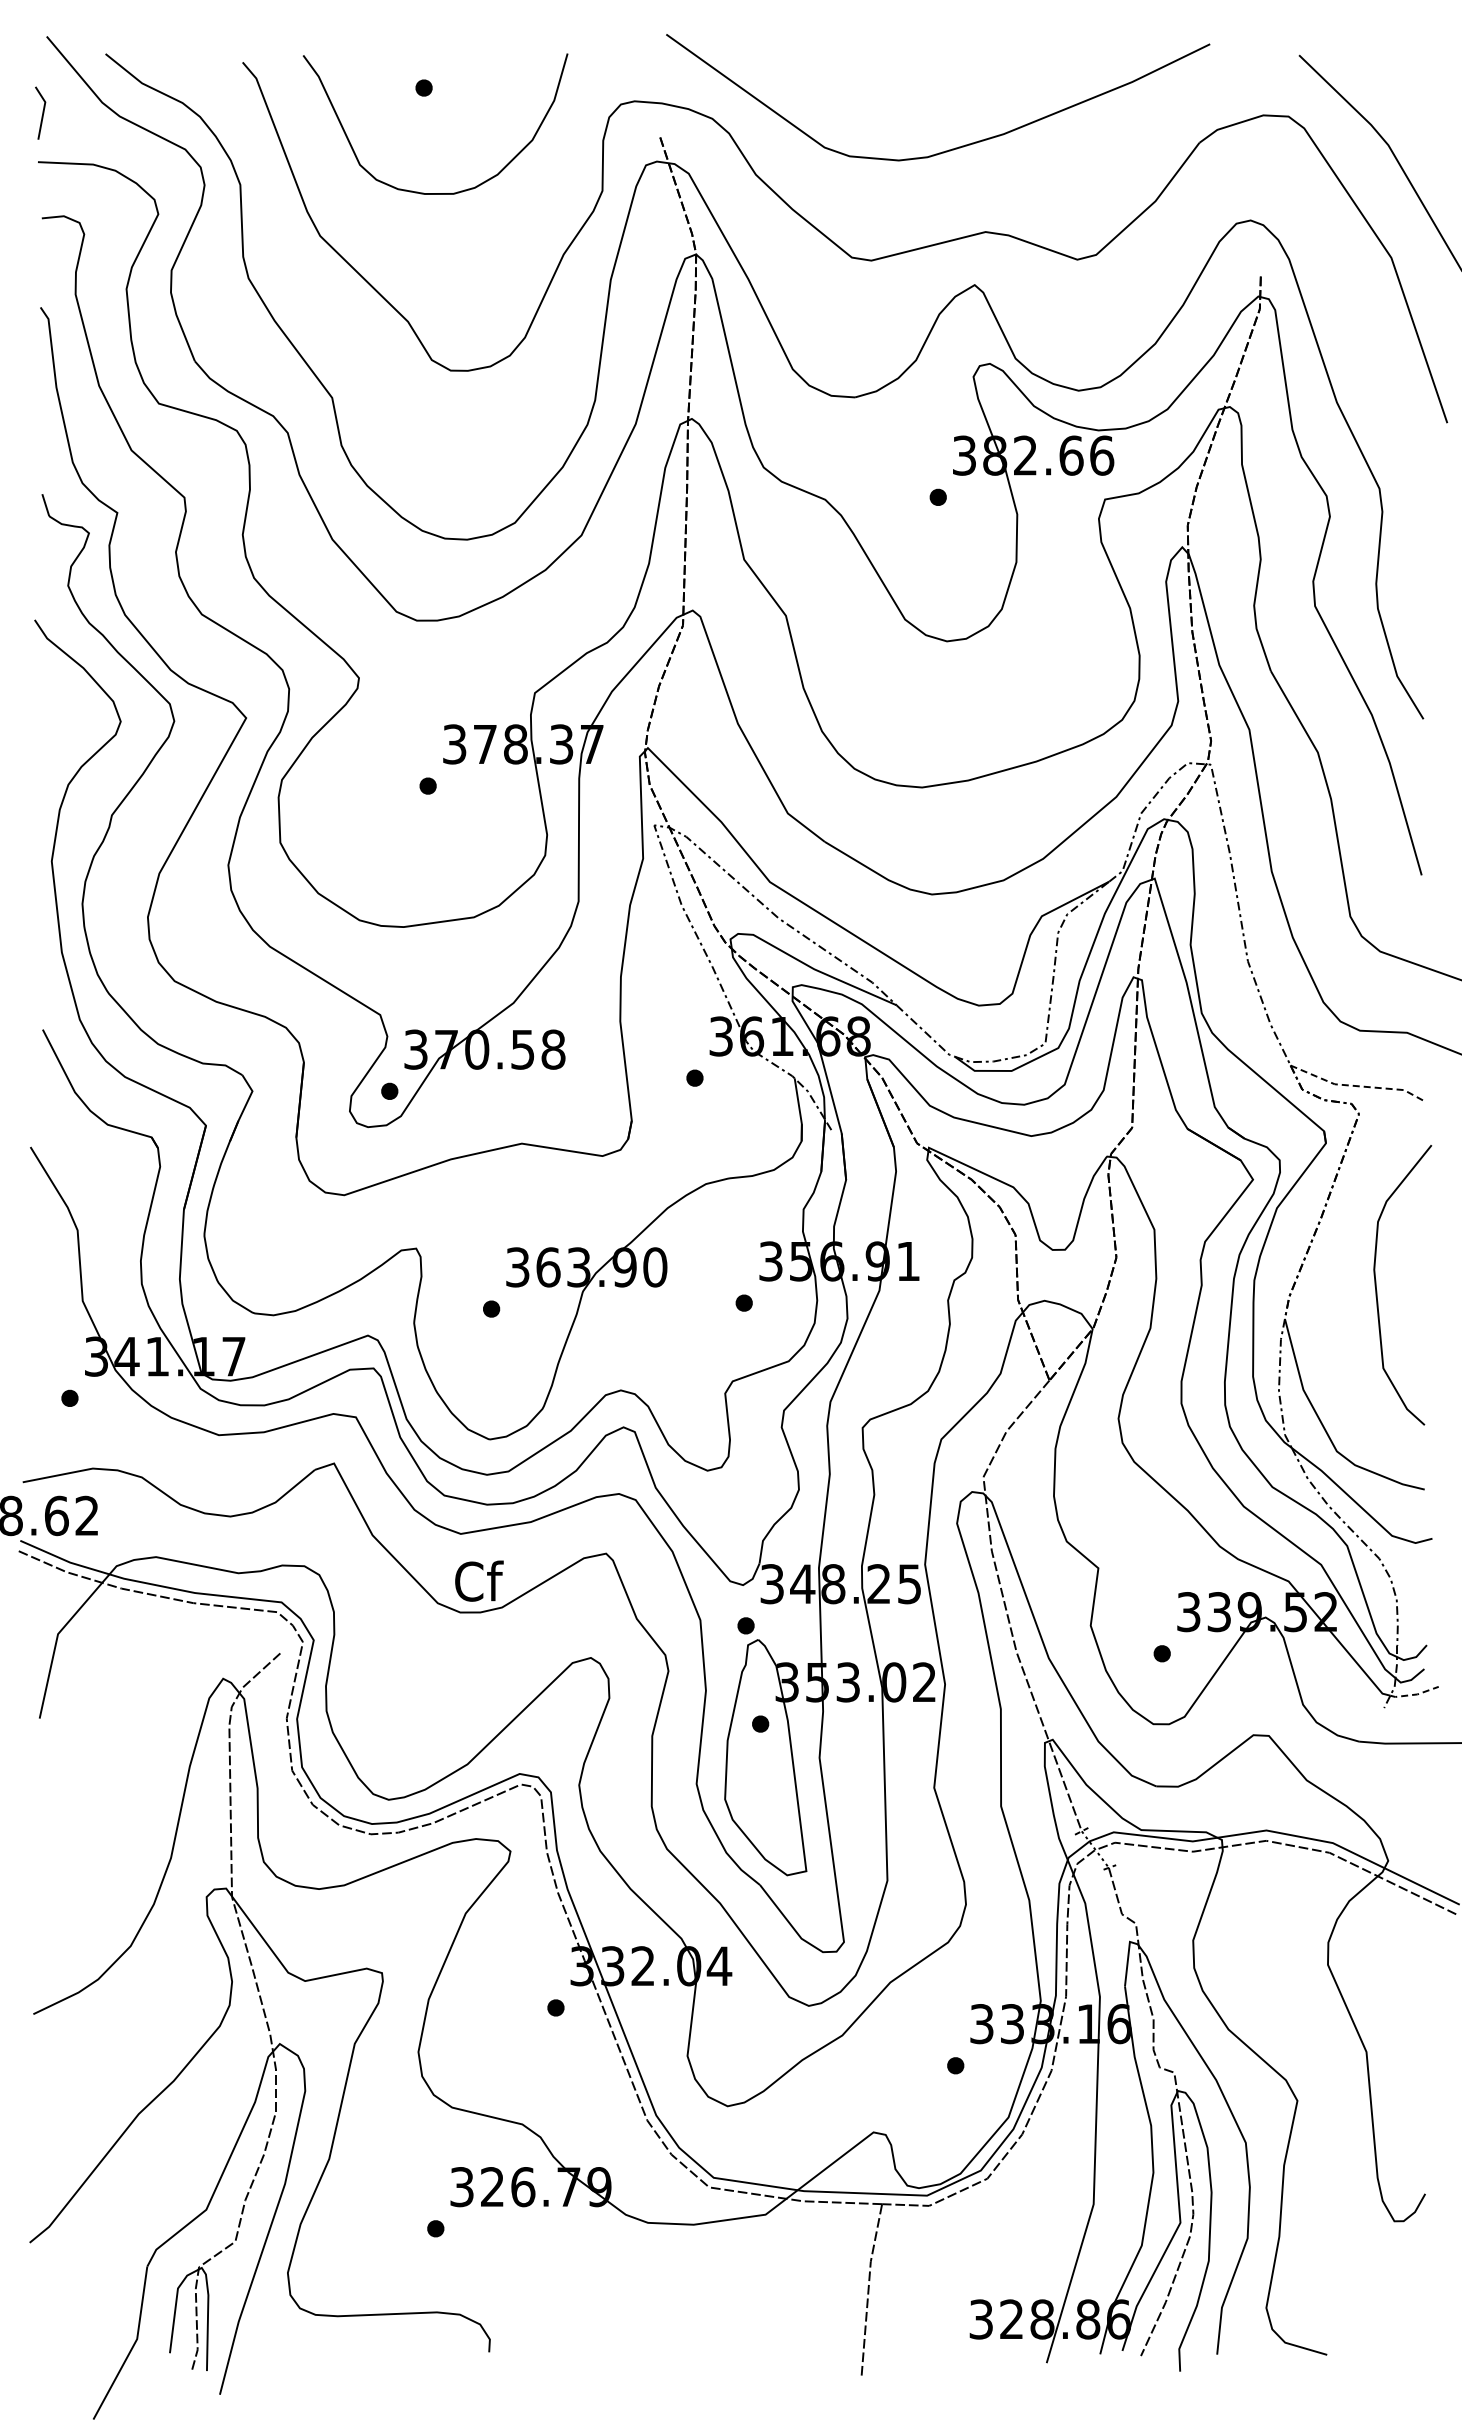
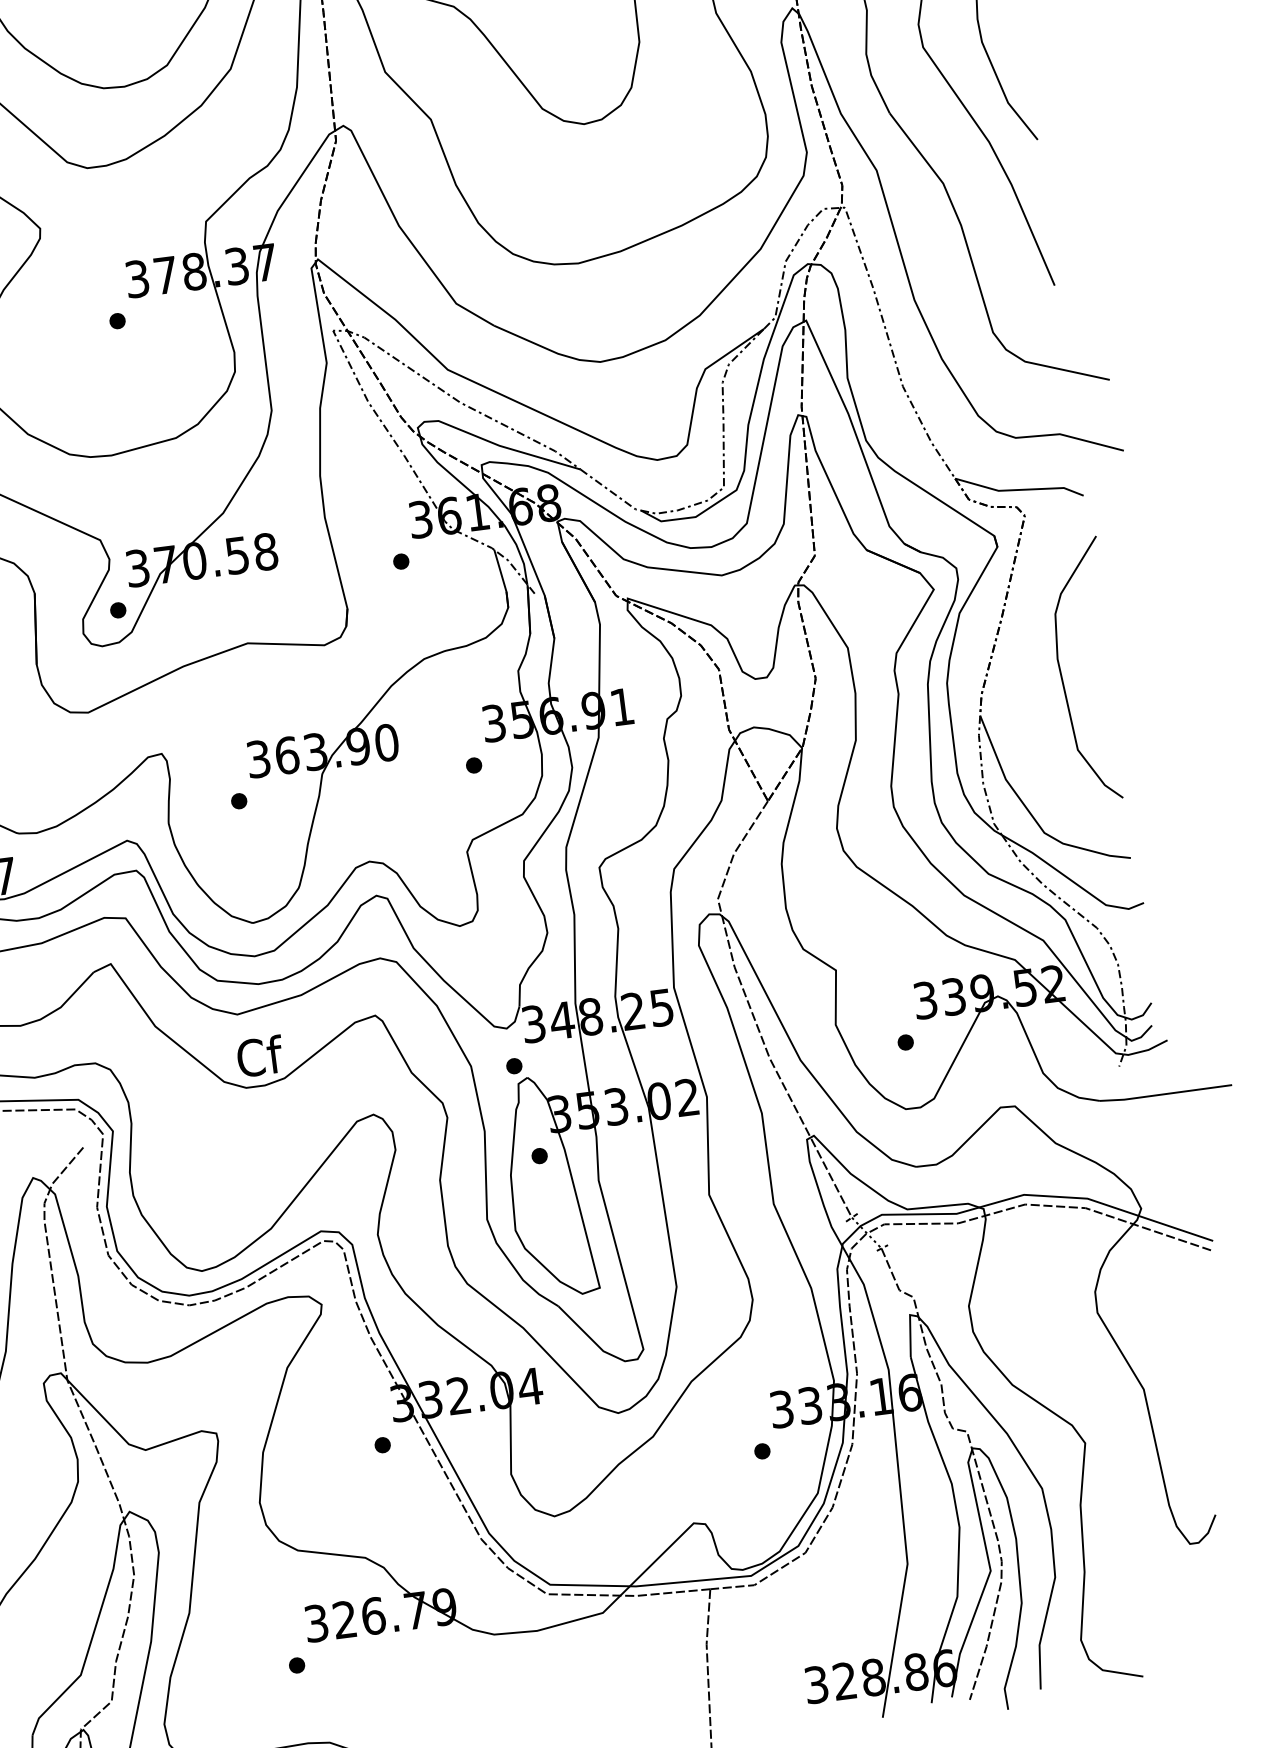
line: (1357, 1086) -> (1020, 490), dashed -> solid
line: (1414, 1694) -> (1145, 1050), dashed -> solid

